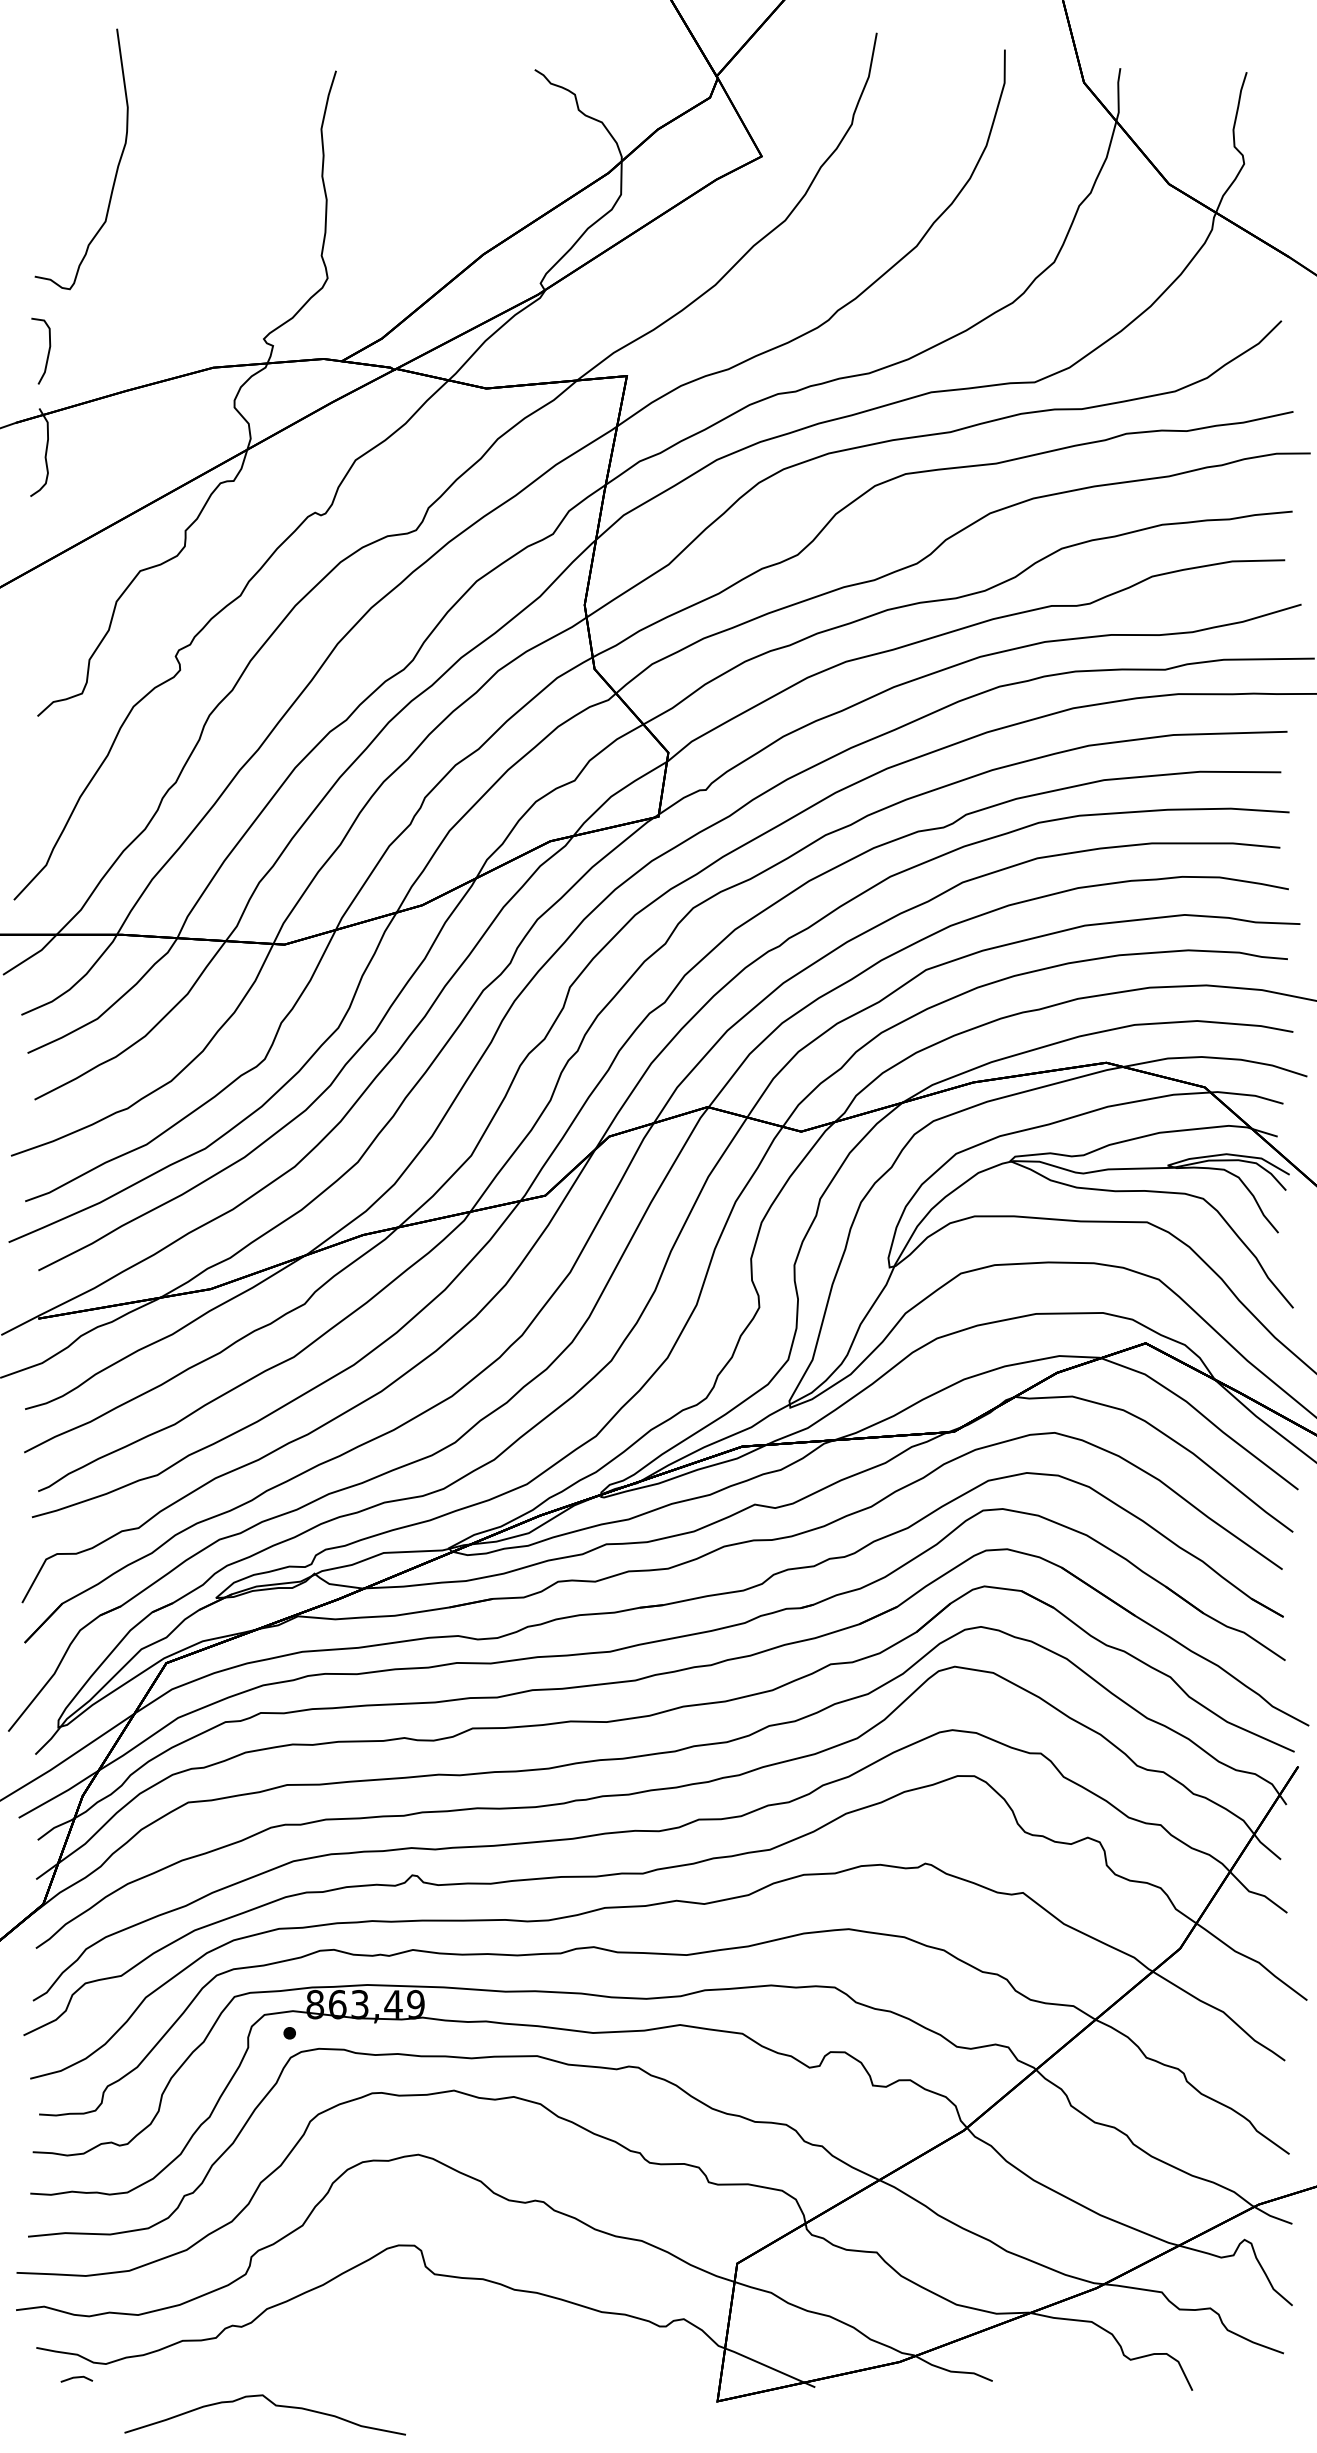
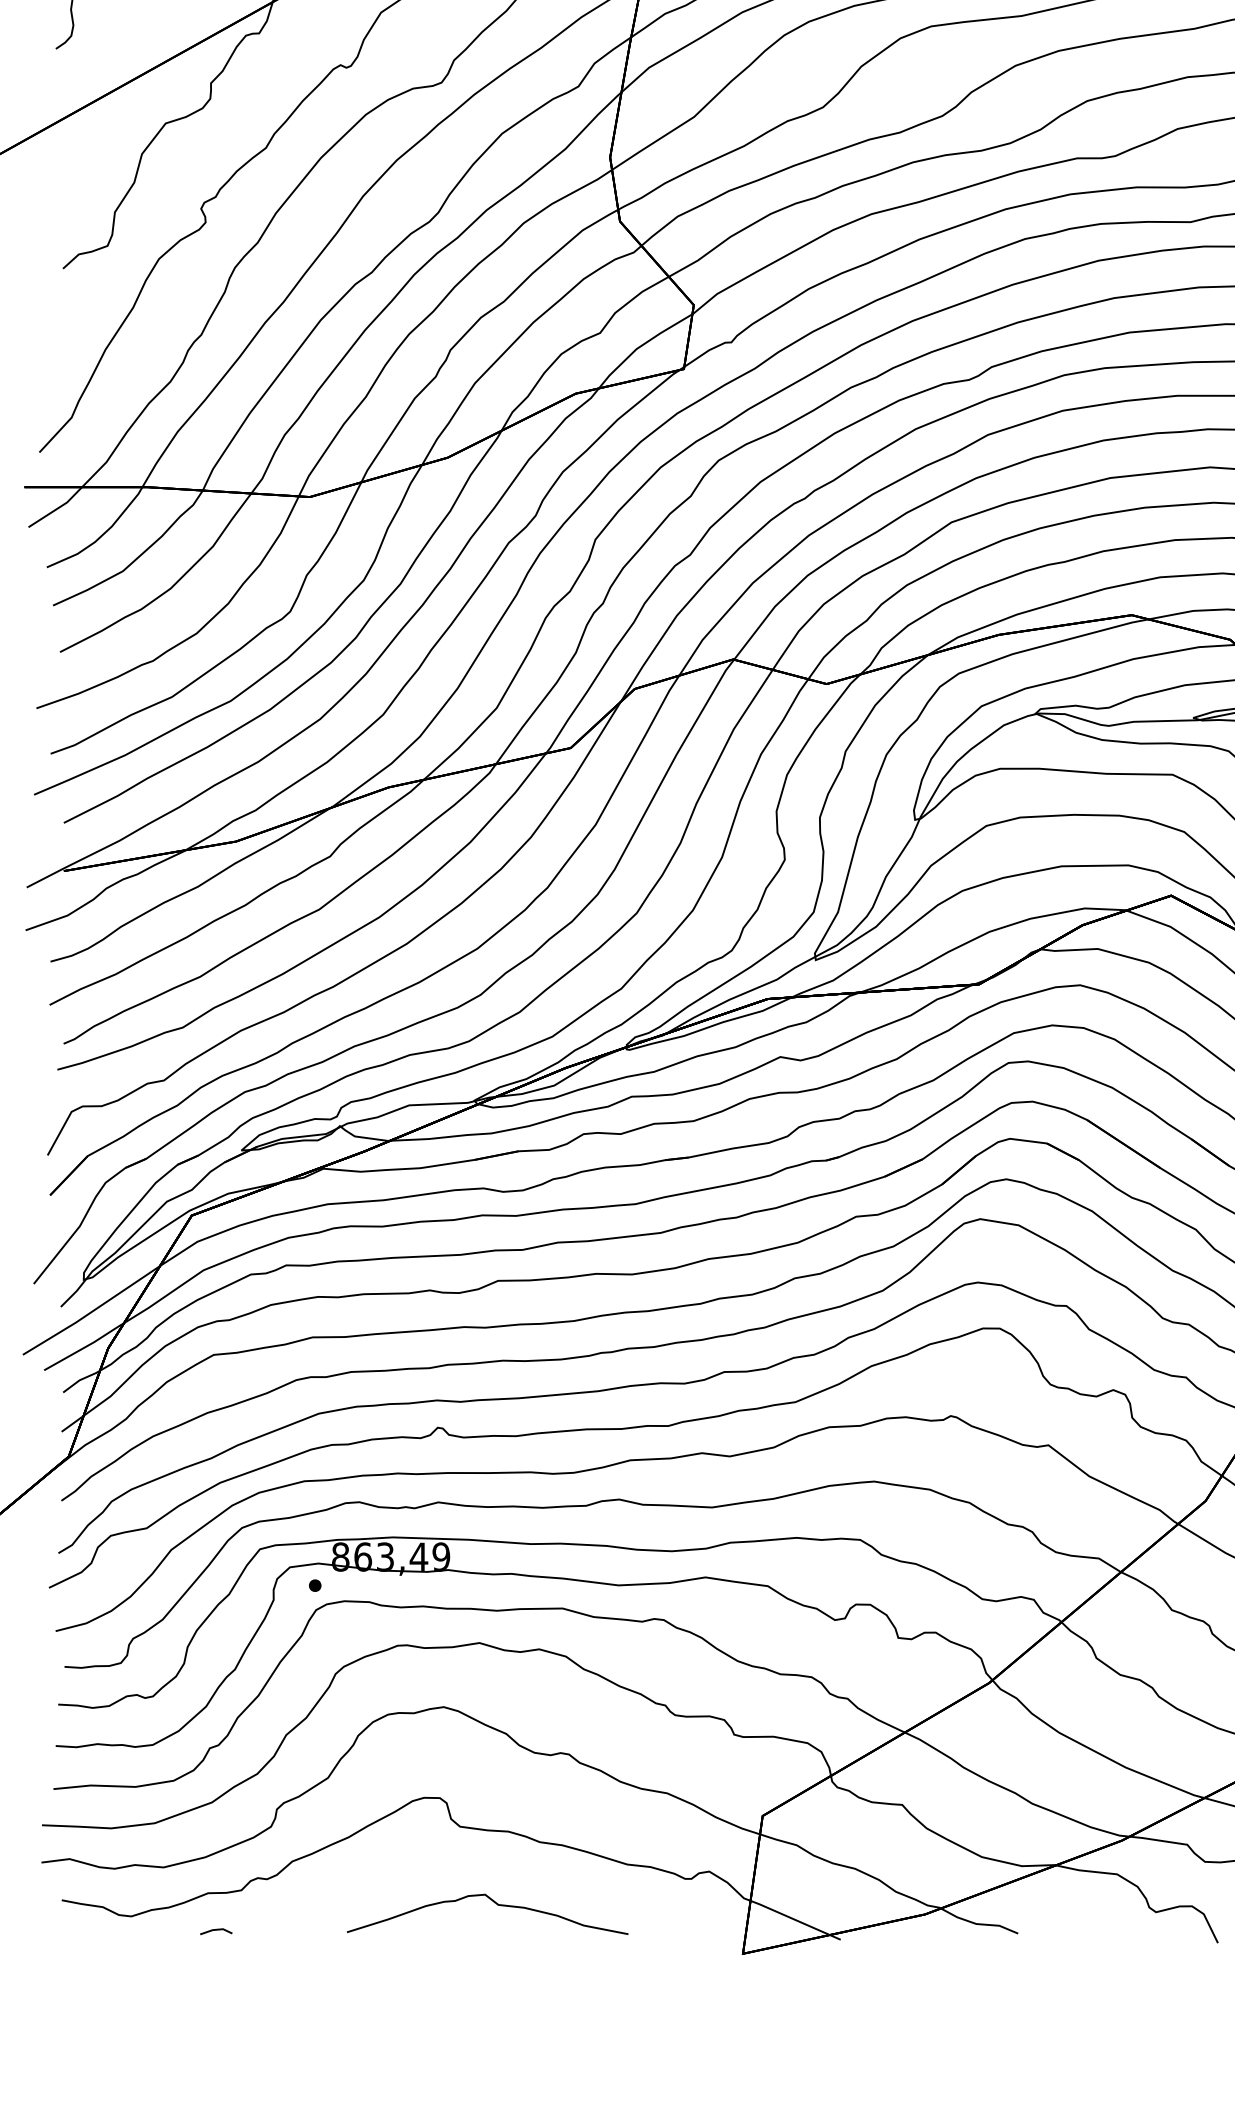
line: (76, 2378) -> (215, 1930), moved
curve: (271, 2403) -> (493, 1902), moved

